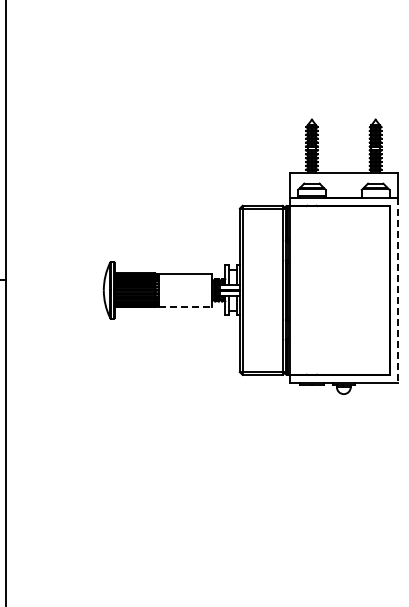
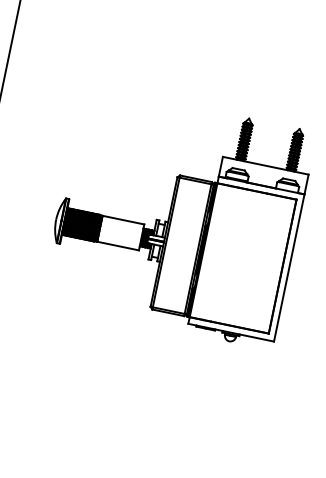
line: (397, 290) -> (288, 268), dashed -> solid
line: (185, 306) -> (118, 245), dashed -> solid

